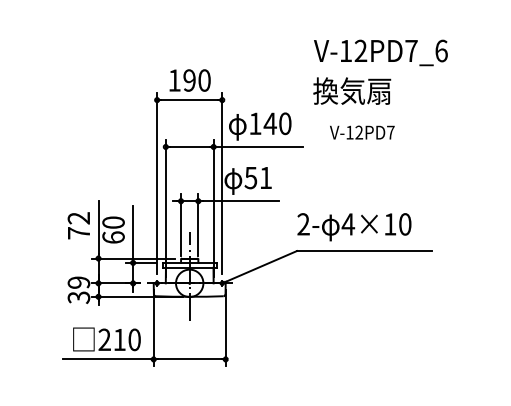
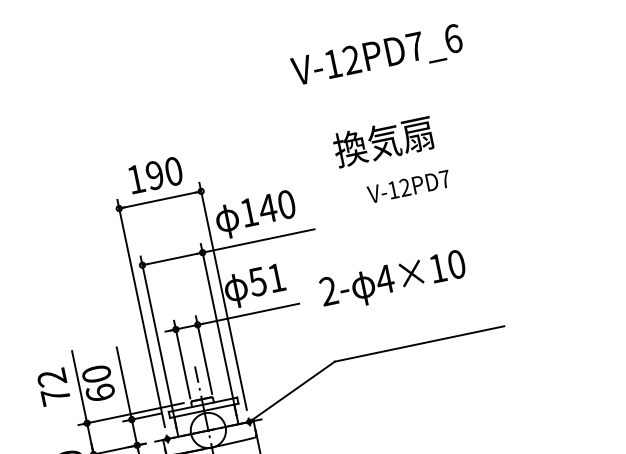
text: (380, 52) -> (376, 56), moved
text: (352, 90) -> (383, 140), moved
text: (362, 132) -> (409, 186), moved
text: (354, 227) -> (393, 281), moved

